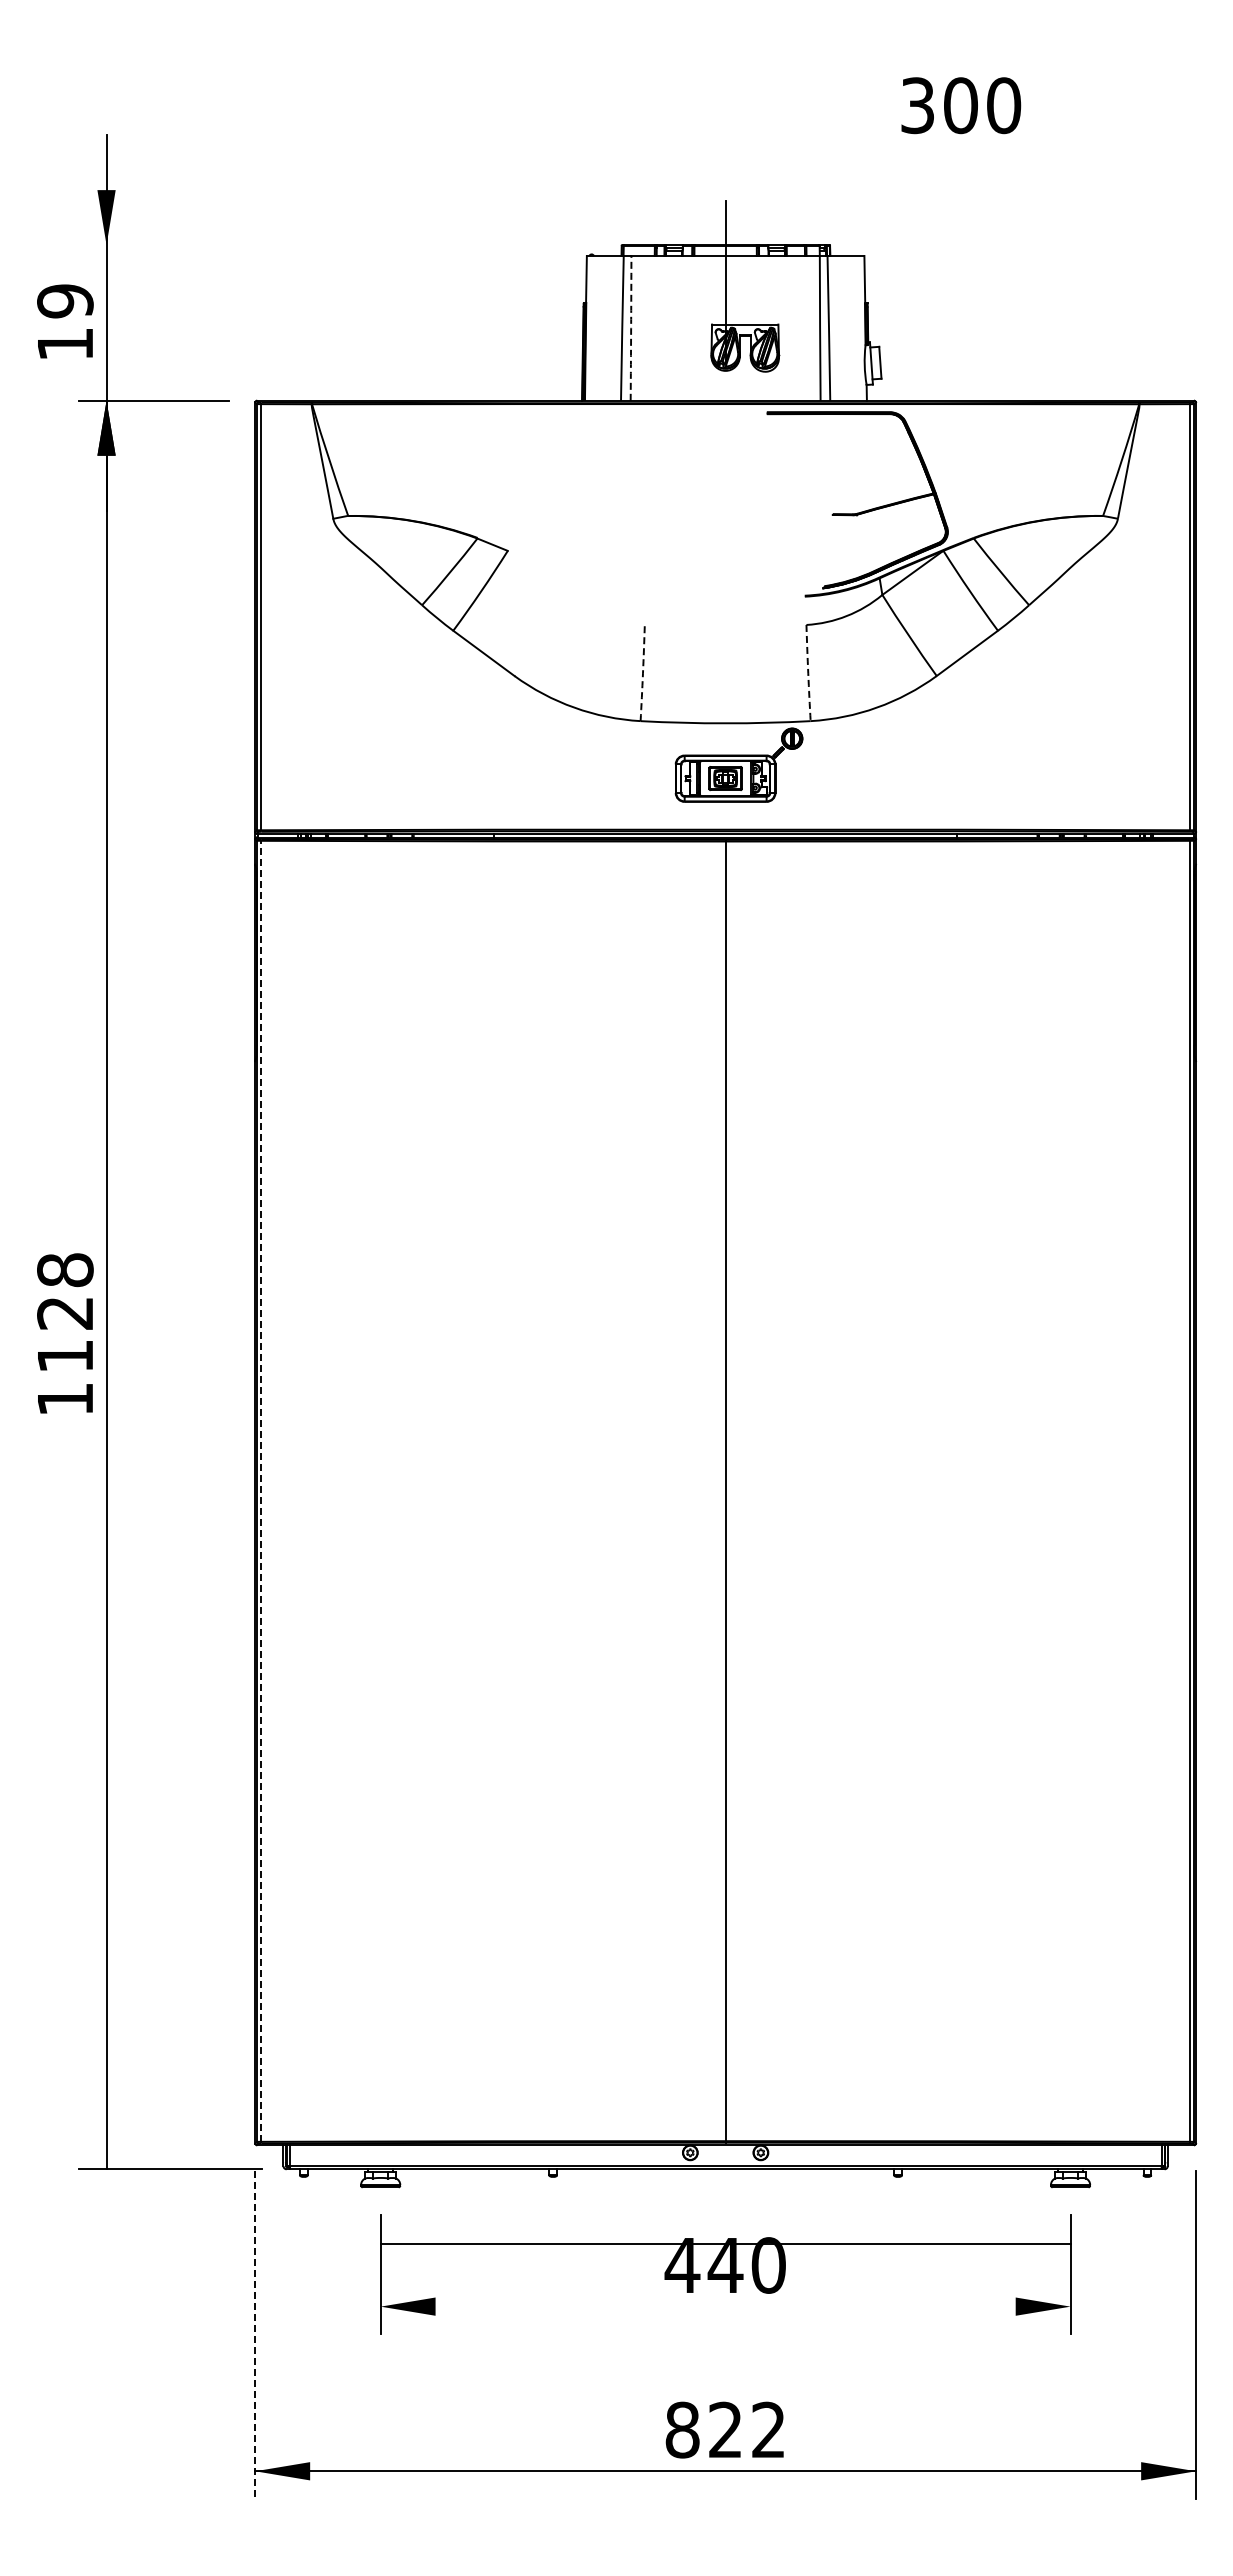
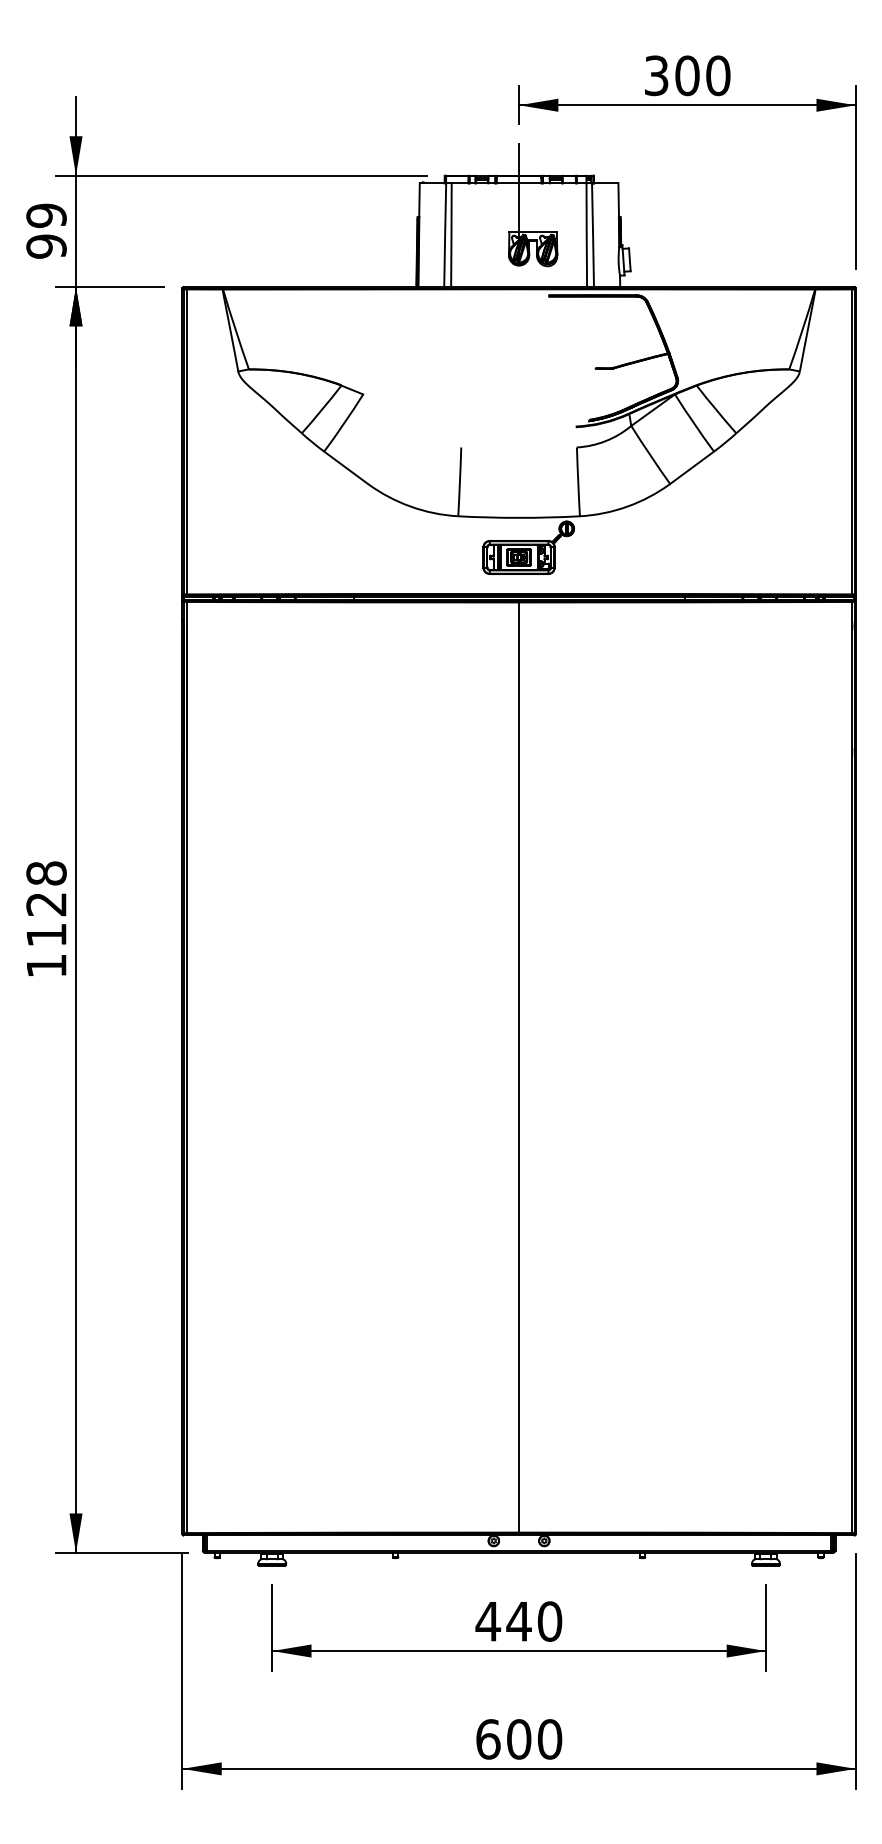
part: (960, 147) -> (687, 105), added
line: (338, 245) -> (242, 175), added
arc: (631, 328) -> (451, 235), dashed -> solid
text: (65, 344) -> (46, 246), 19 -> 99
arc: (643, 673) -> (460, 482), dashed -> solid
arc: (808, 673) -> (578, 482), dashed -> solid
text: (65, 1333) -> (46, 918), moved
line: (261, 1490) -> (186, 1066), dashed -> solid
fill: (106, 2141) -> (75, 1532), added
line: (725, 2243) -> (519, 1650), moved
line: (255, 2334) -> (182, 1670), dashed -> solid
text: (725, 2429) -> (519, 1738), 822 -> 600

